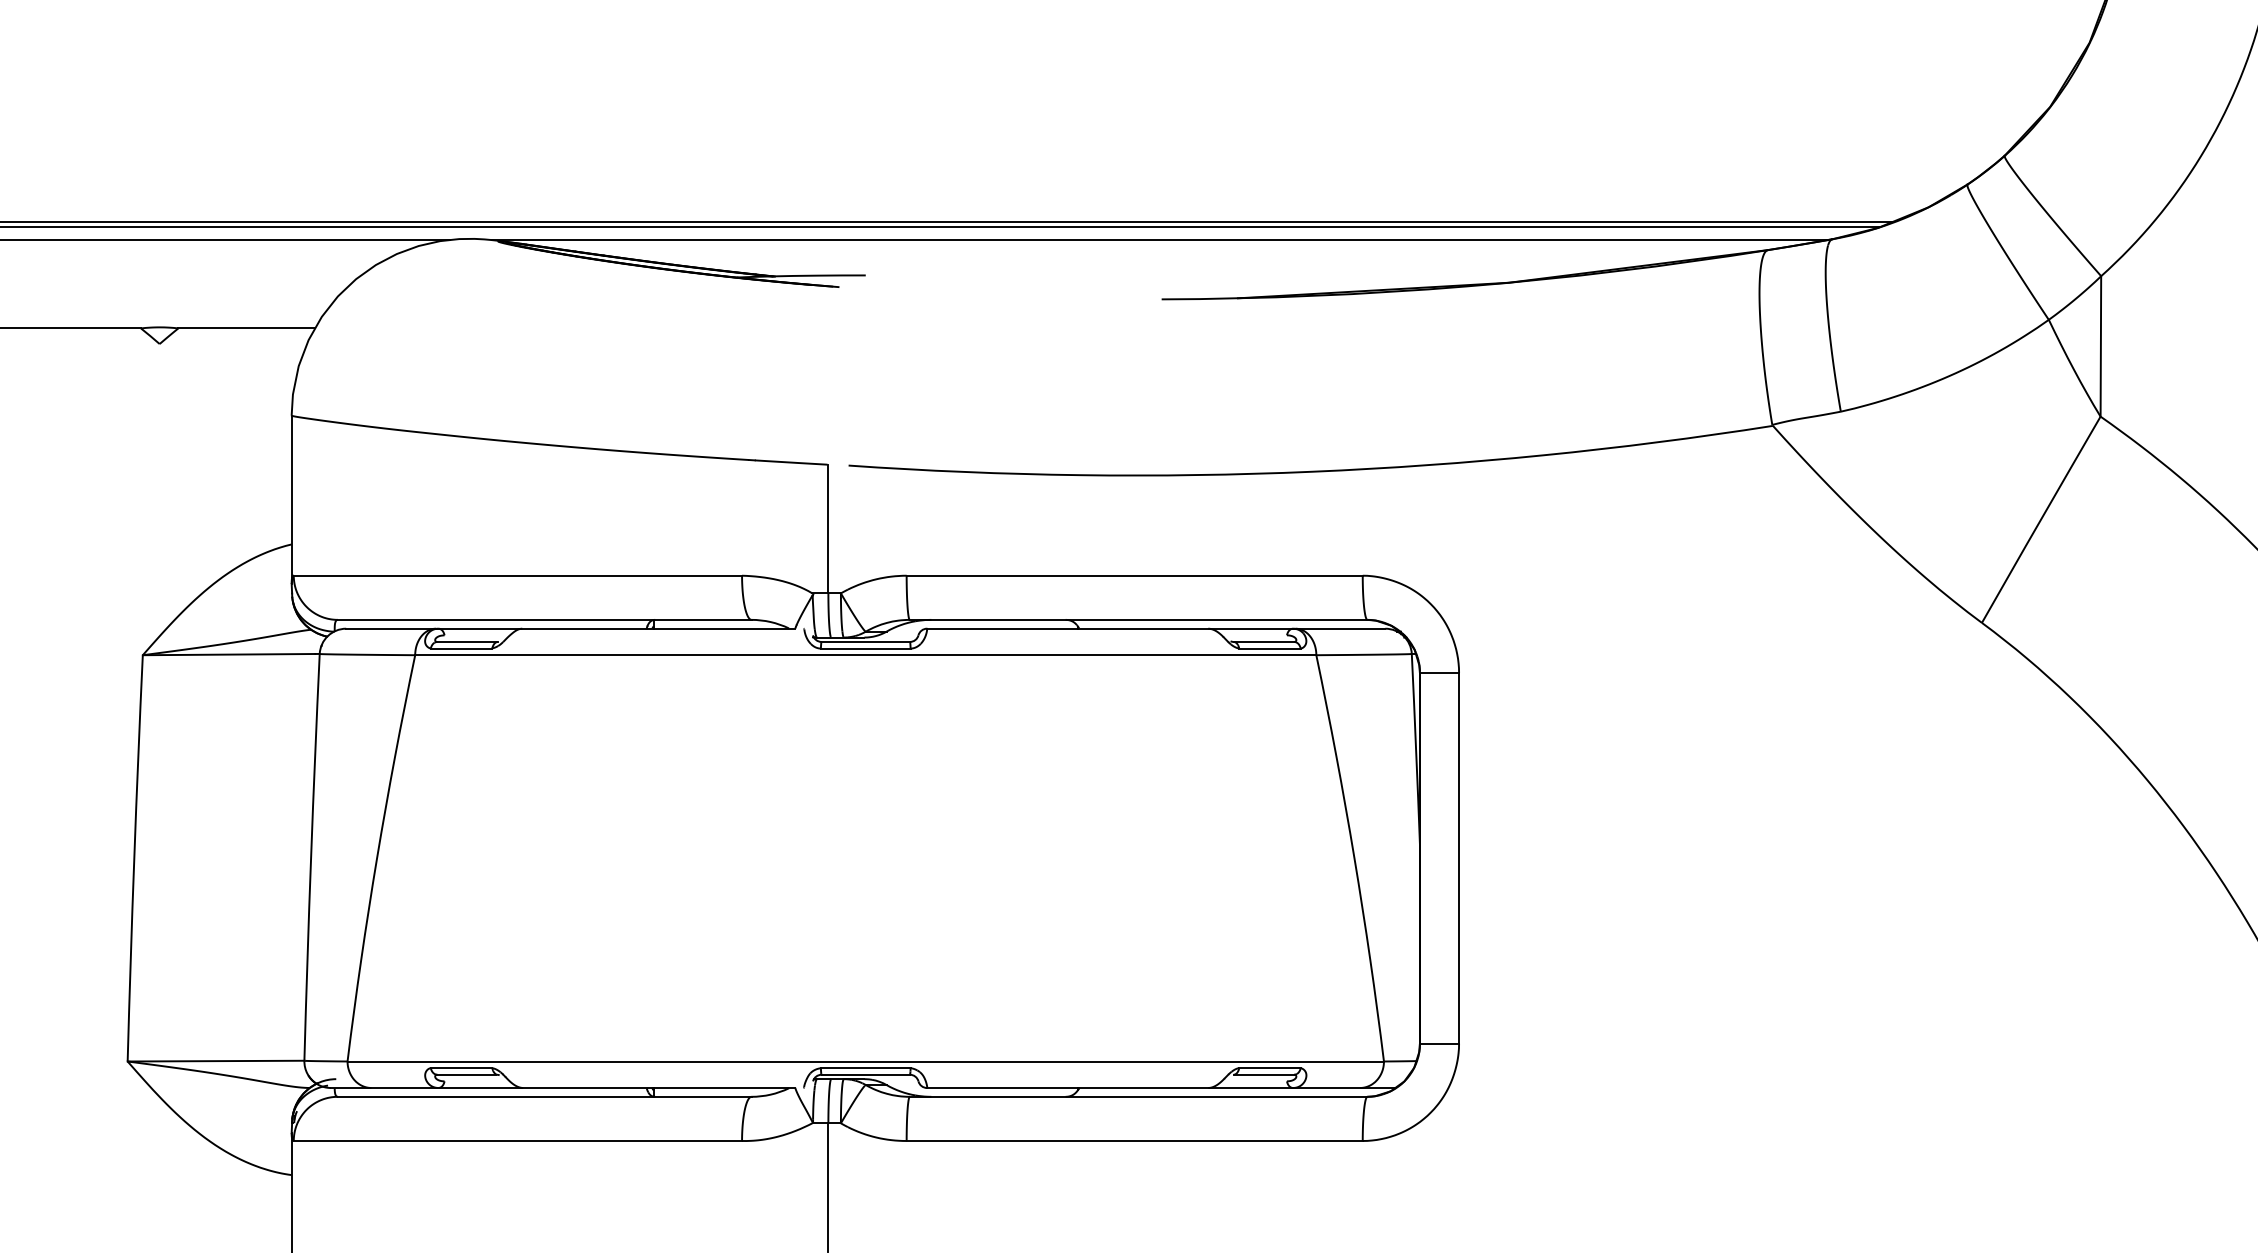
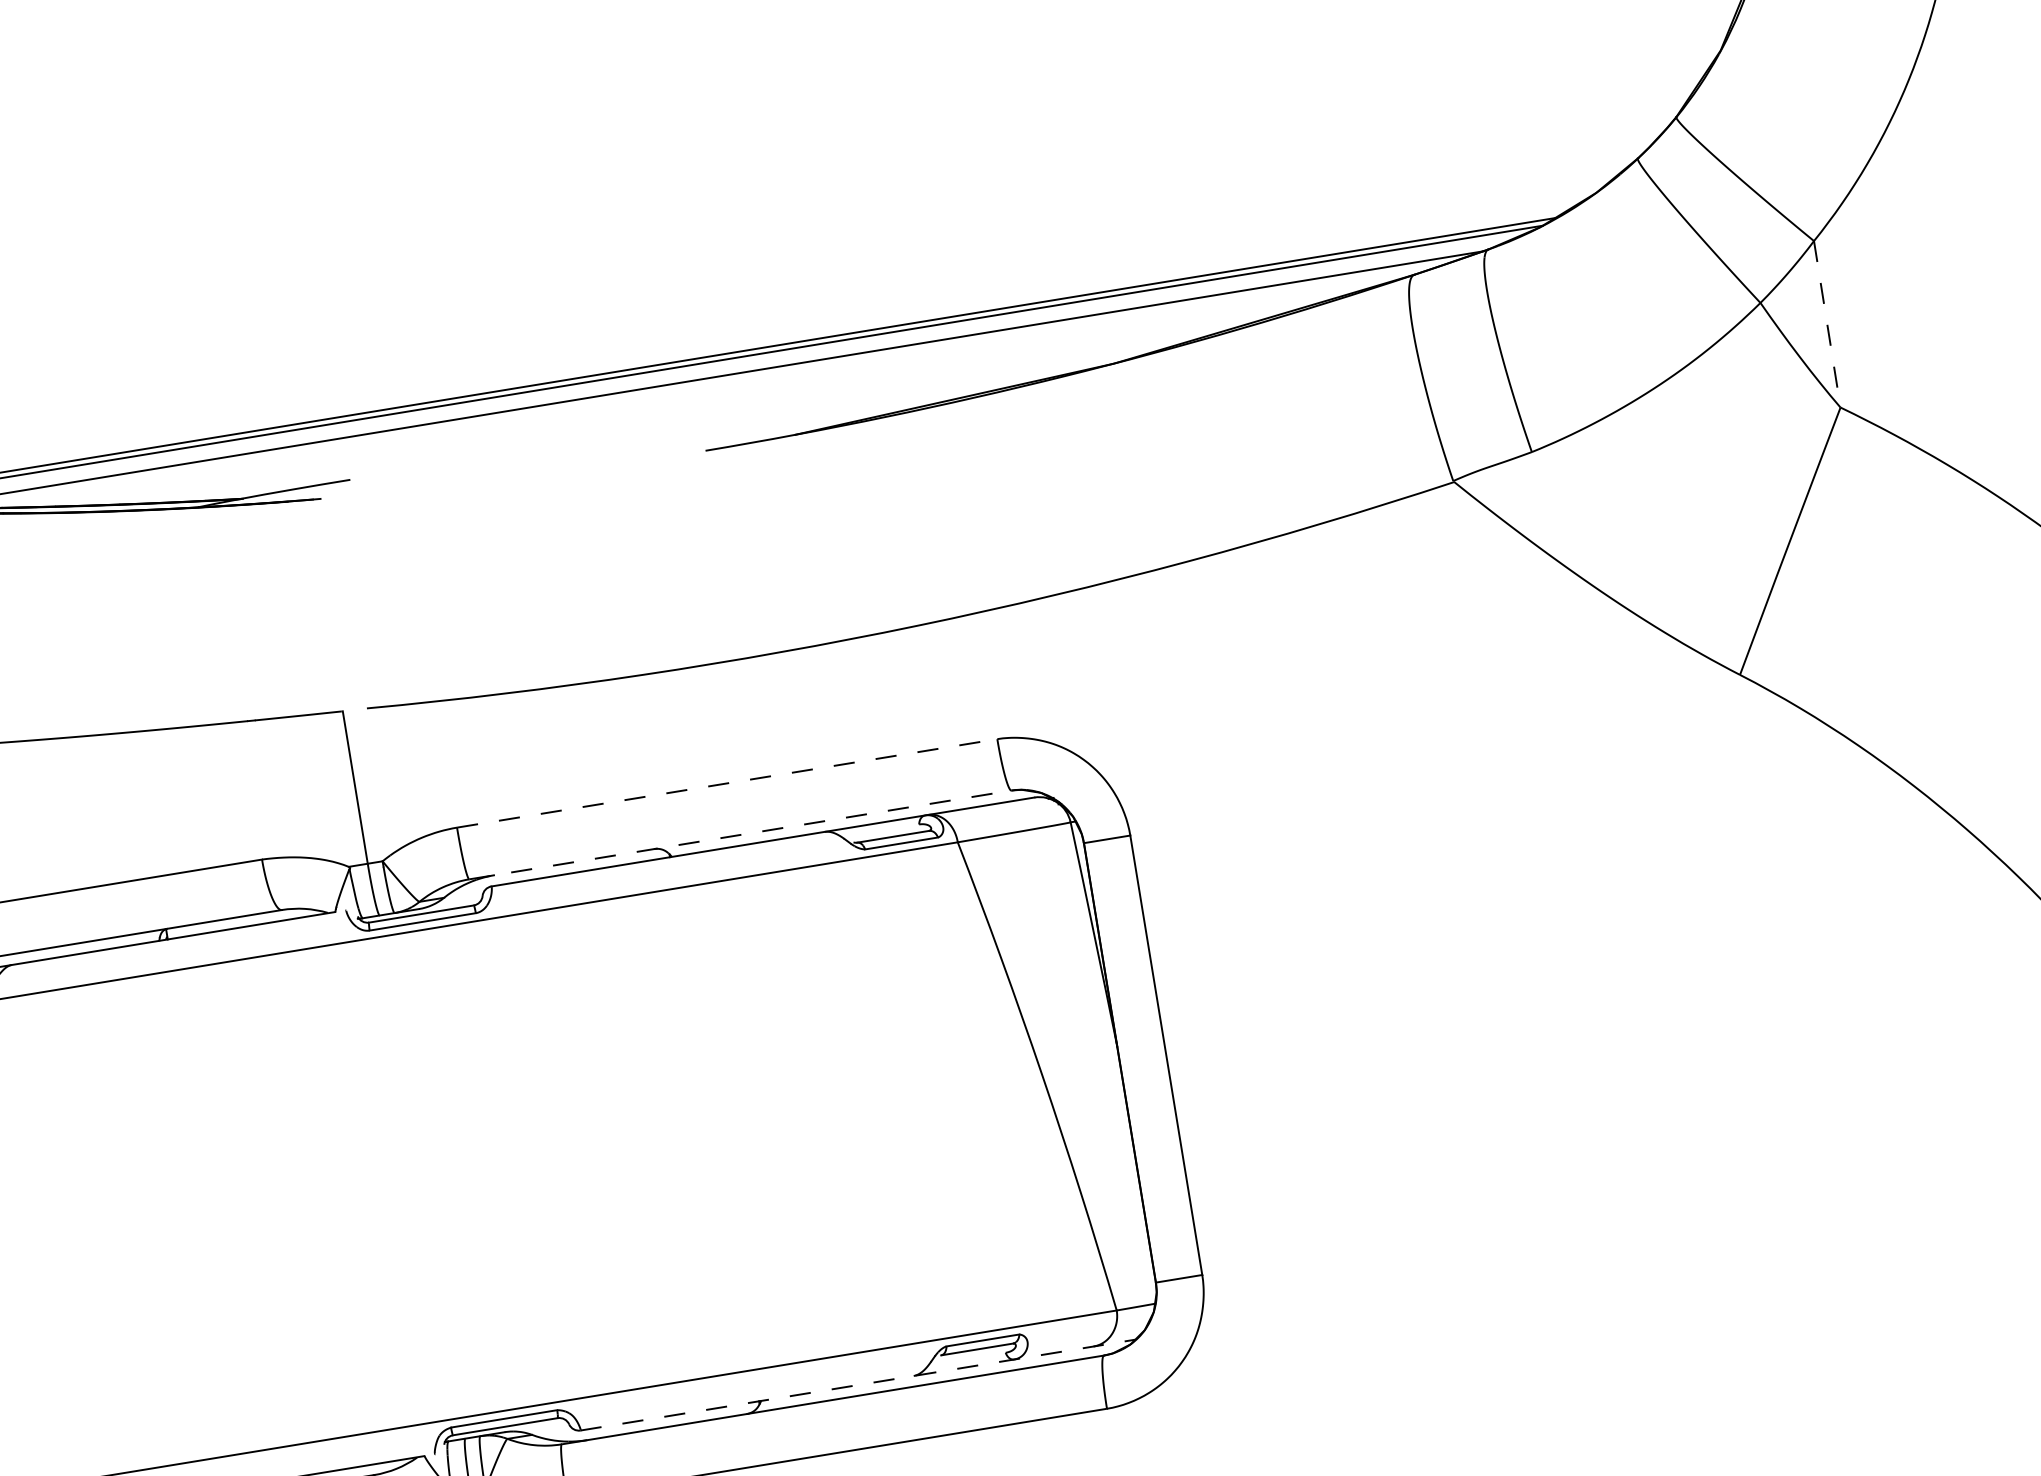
line: (2100, 346) -> (1826, 324), solid -> dashed
line: (1135, 575) -> (728, 782), solid -> dashed
line: (1138, 619) -> (740, 834), solid -> dashed
line: (1161, 1088) -> (858, 1385), solid -> dashed

